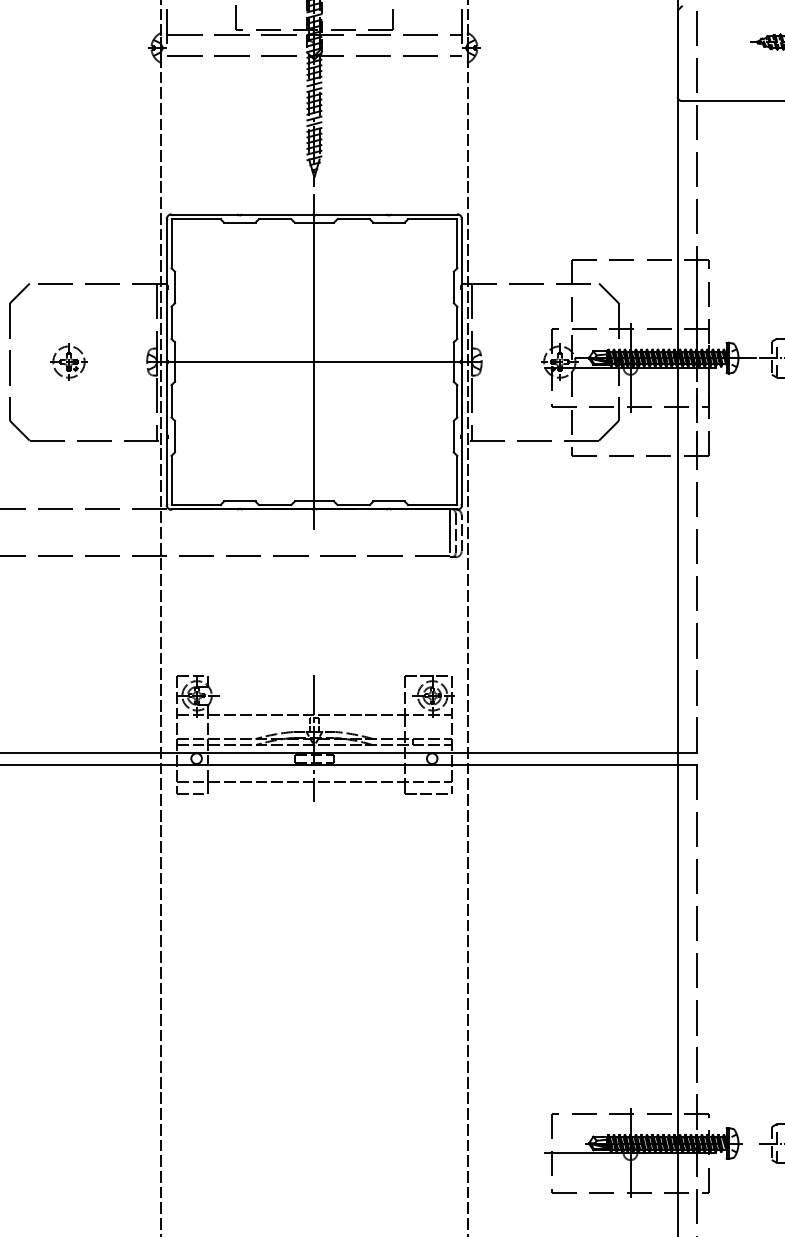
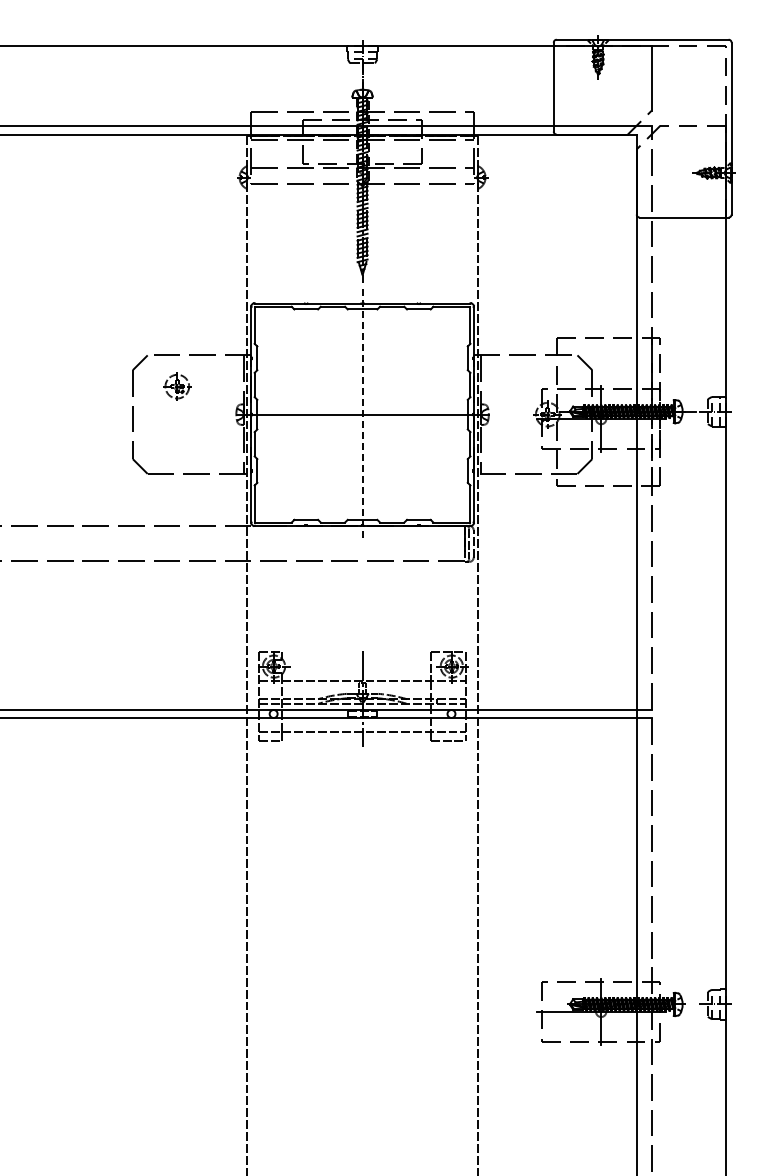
part: (69, 361) -> (177, 386), moved
line: (314, 361) -> (362, 414), solid -> dashed

